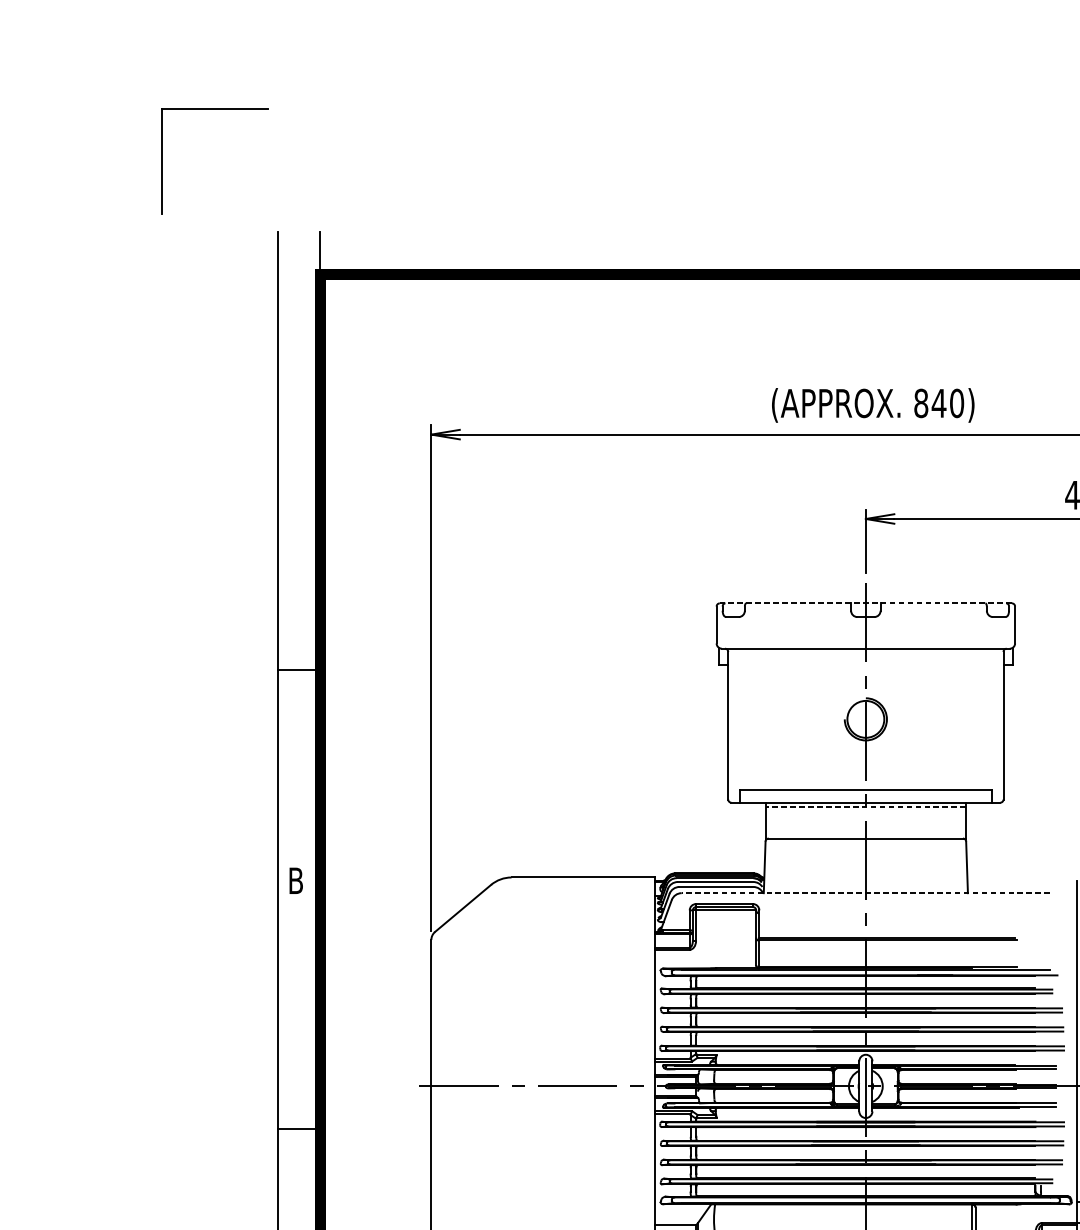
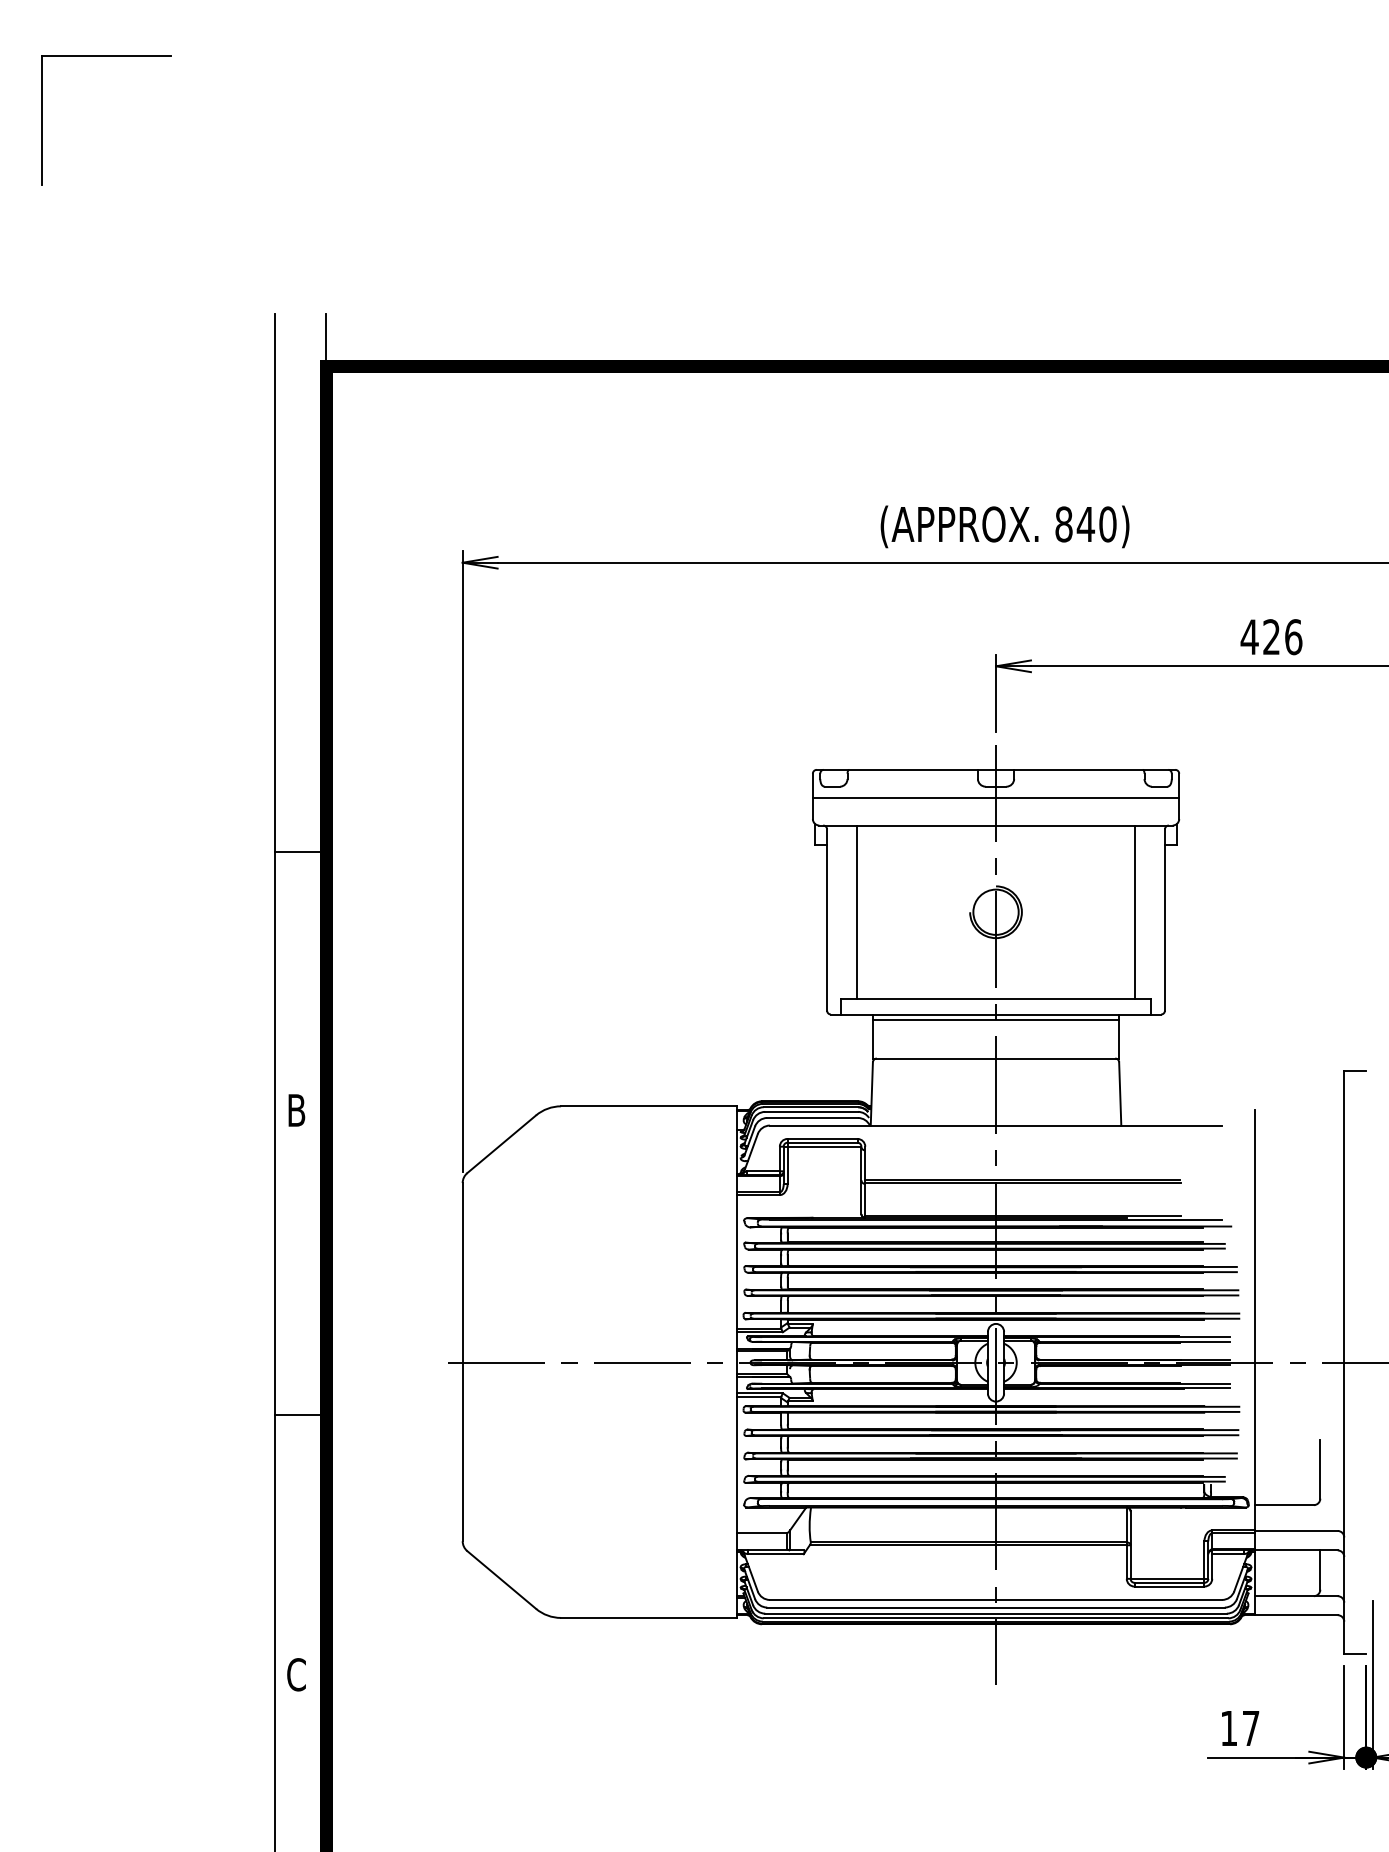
part: (215, 109) -> (106, 56), moved
line: (865, 603) -> (995, 769), dashed -> solid
line: (865, 626) -> (995, 798), added
line: (753, 719) -> (857, 912), added
line: (979, 719) -> (1135, 912), added
line: (866, 806) -> (996, 1019), dashed -> solid
line: (865, 893) -> (995, 1125), dashed -> solid

